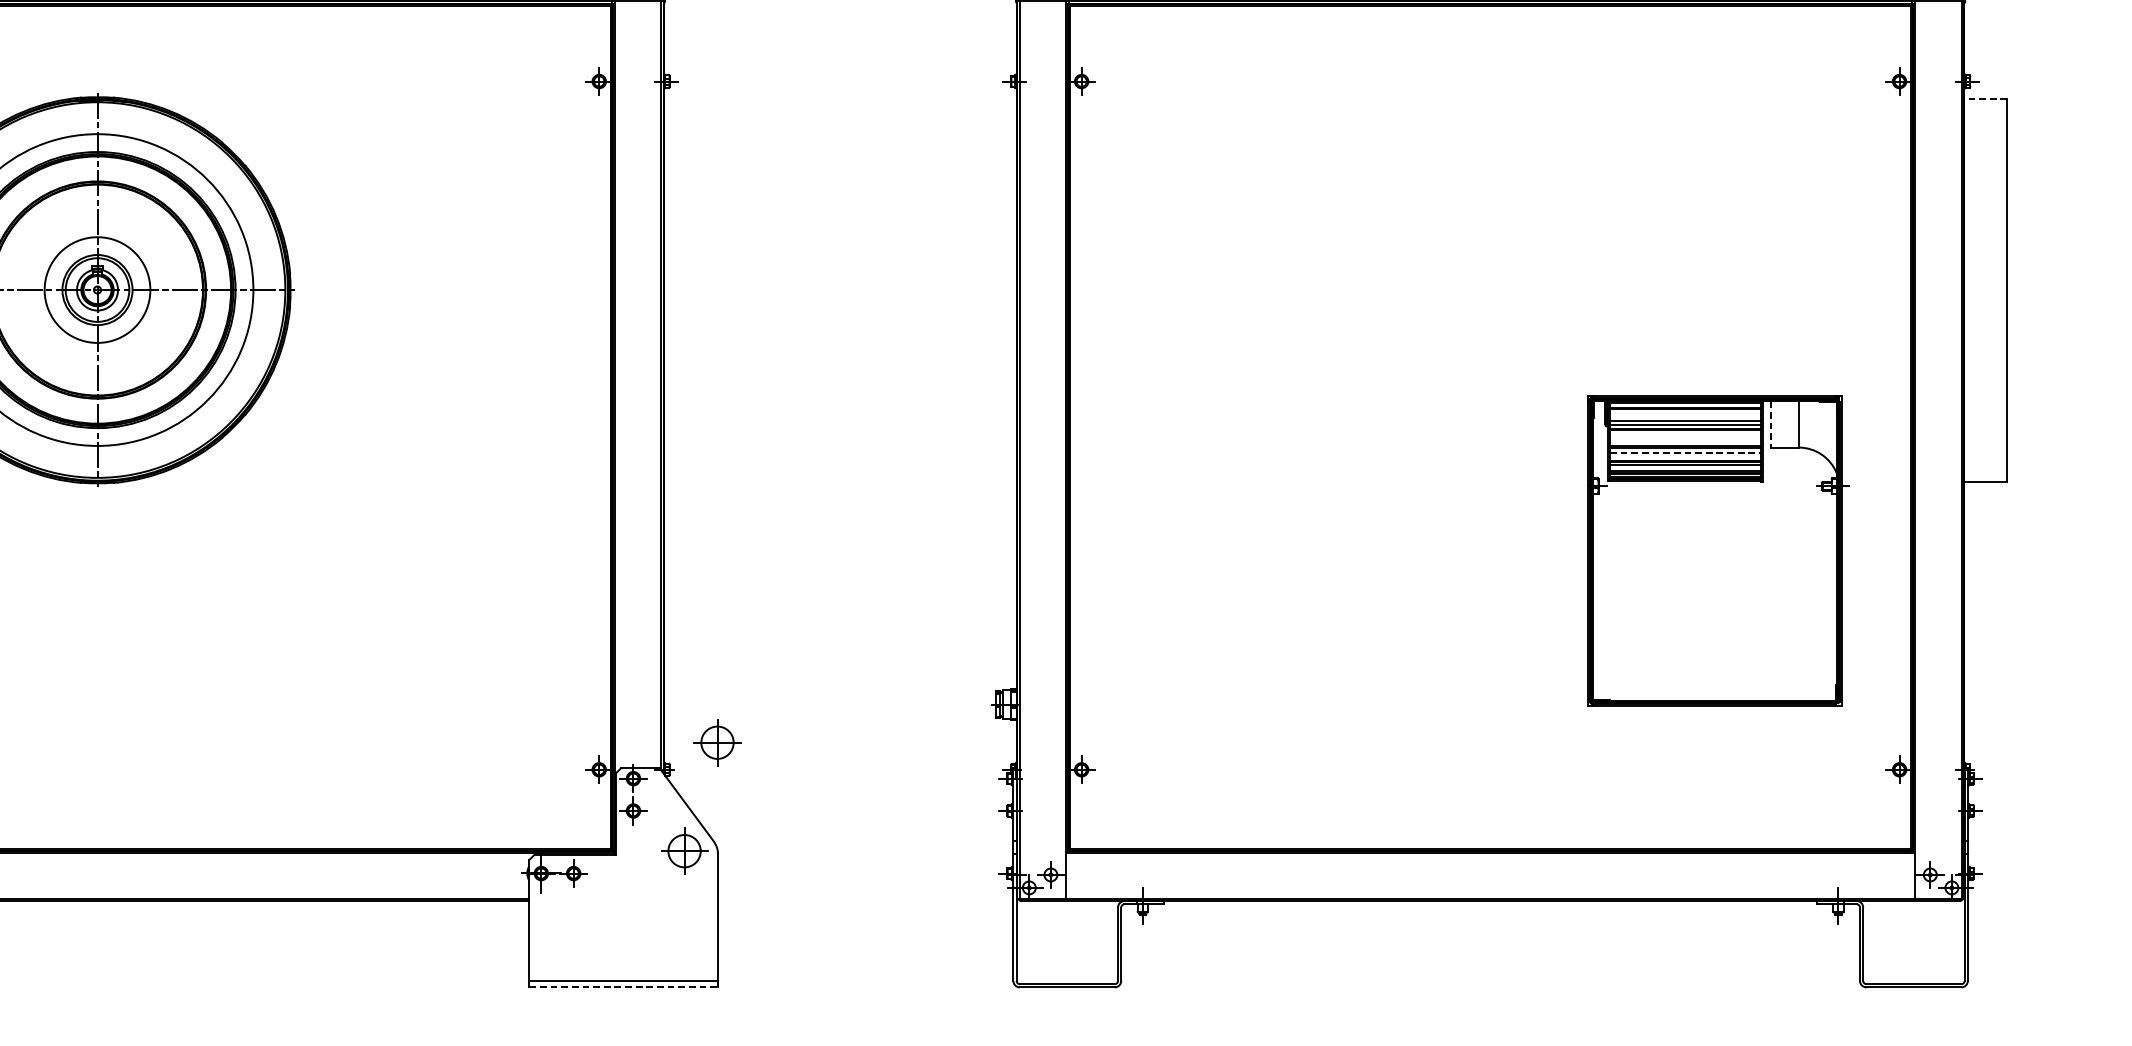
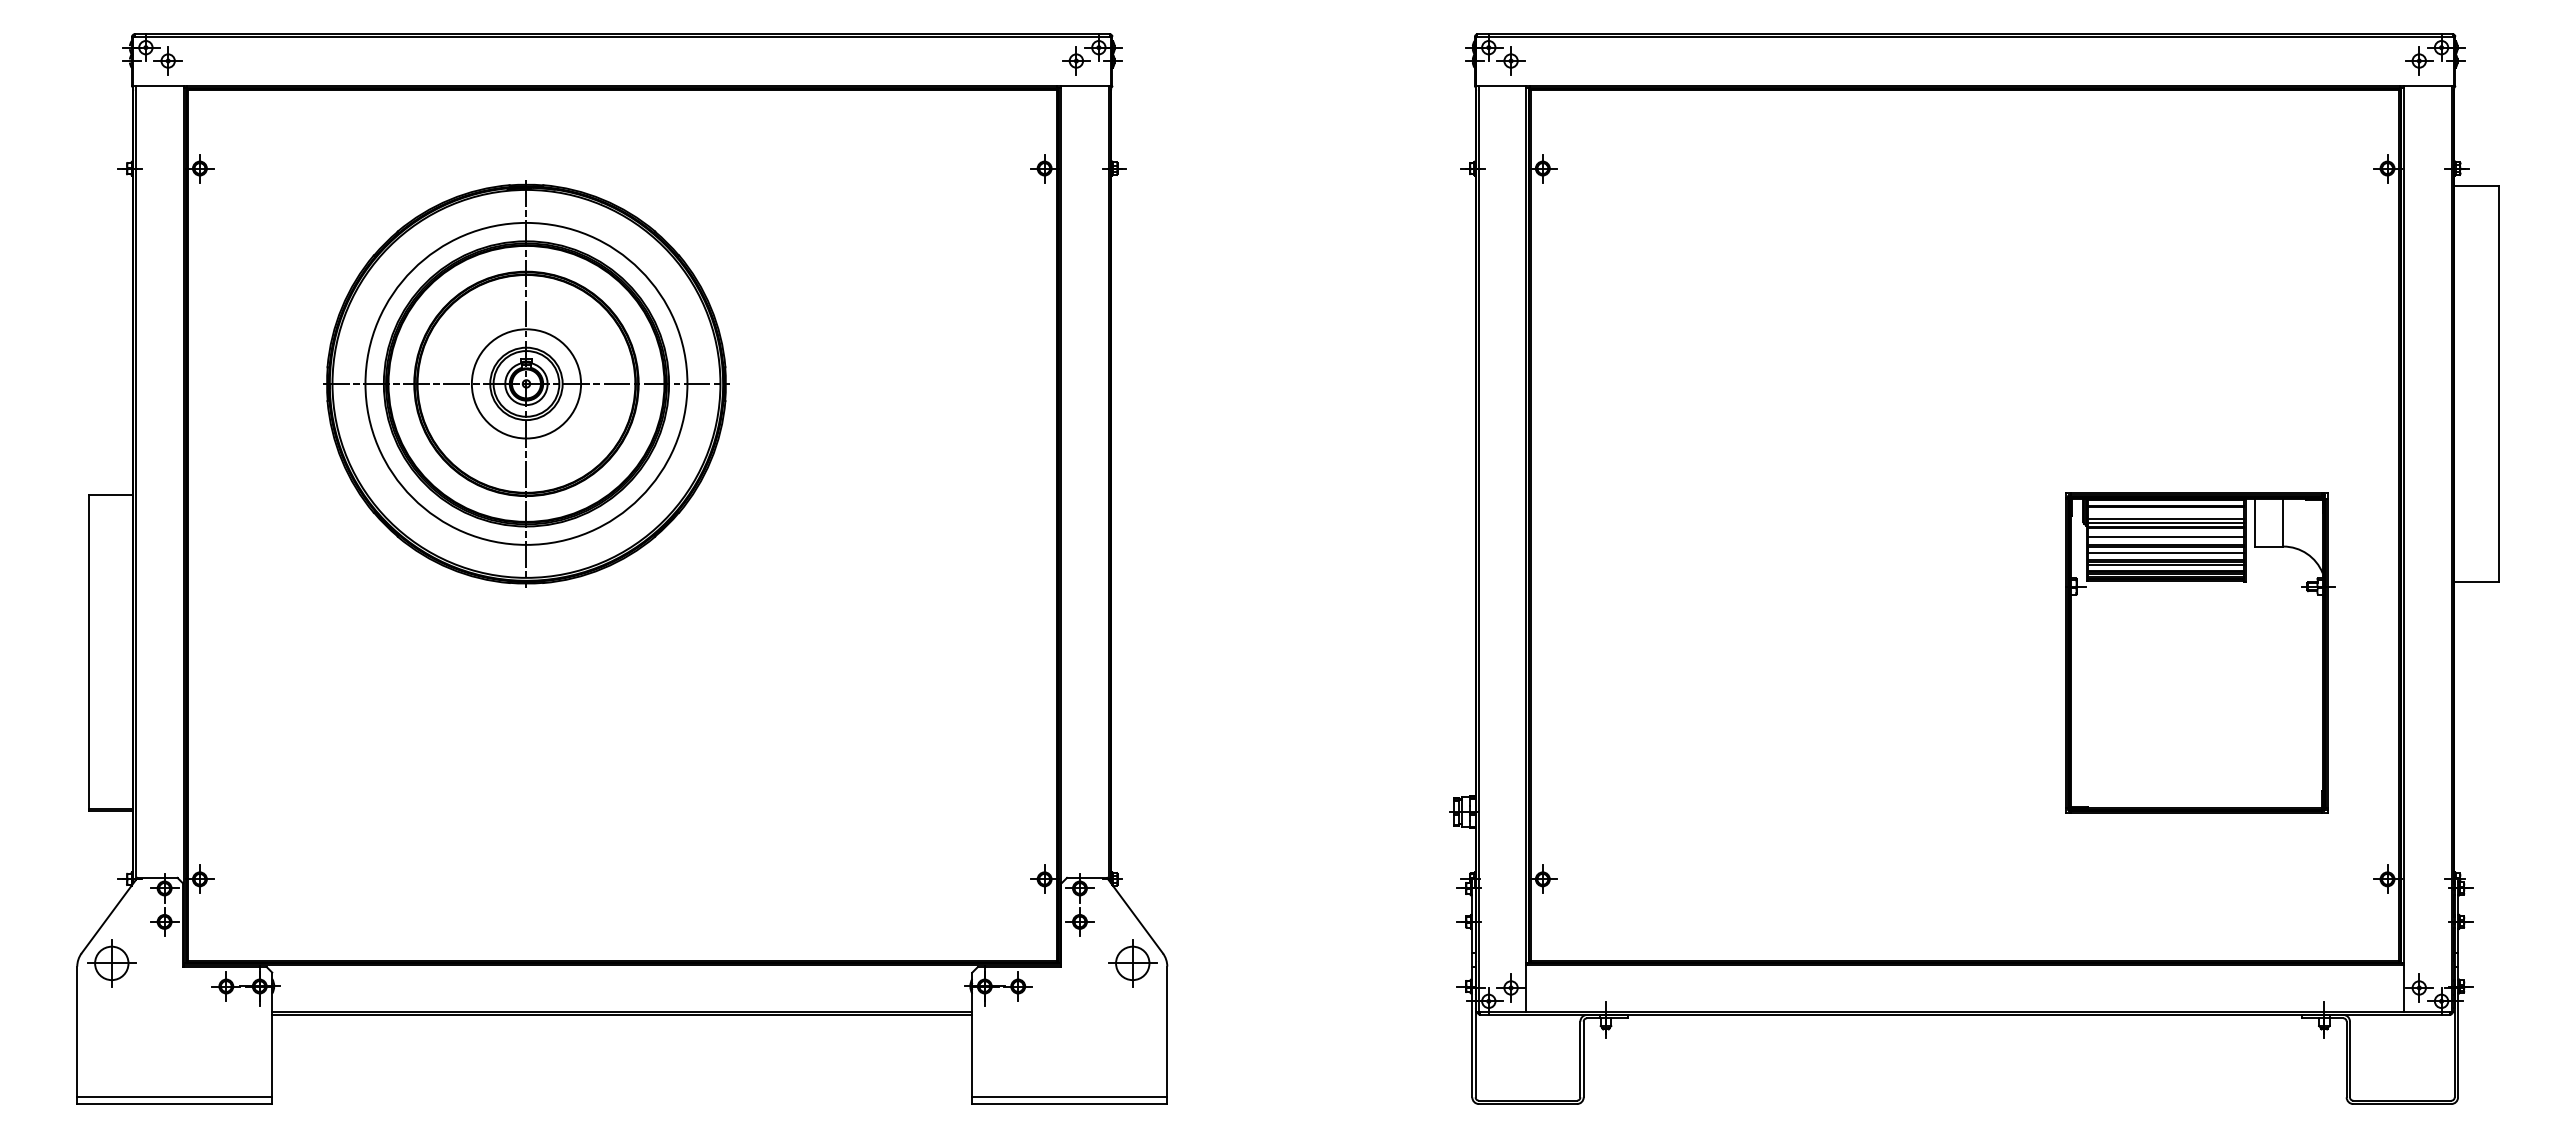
line: (1984, 98) -> (2475, 186), dashed -> solid
line: (1770, 424) -> (2254, 522), dashed -> solid
line: (1685, 438) -> (2166, 537), added
line: (1685, 453) -> (2166, 552), dashed -> solid
part: (717, 742) -> (1166, 851), removed
line: (624, 987) -> (1070, 1104), dashed -> solid

